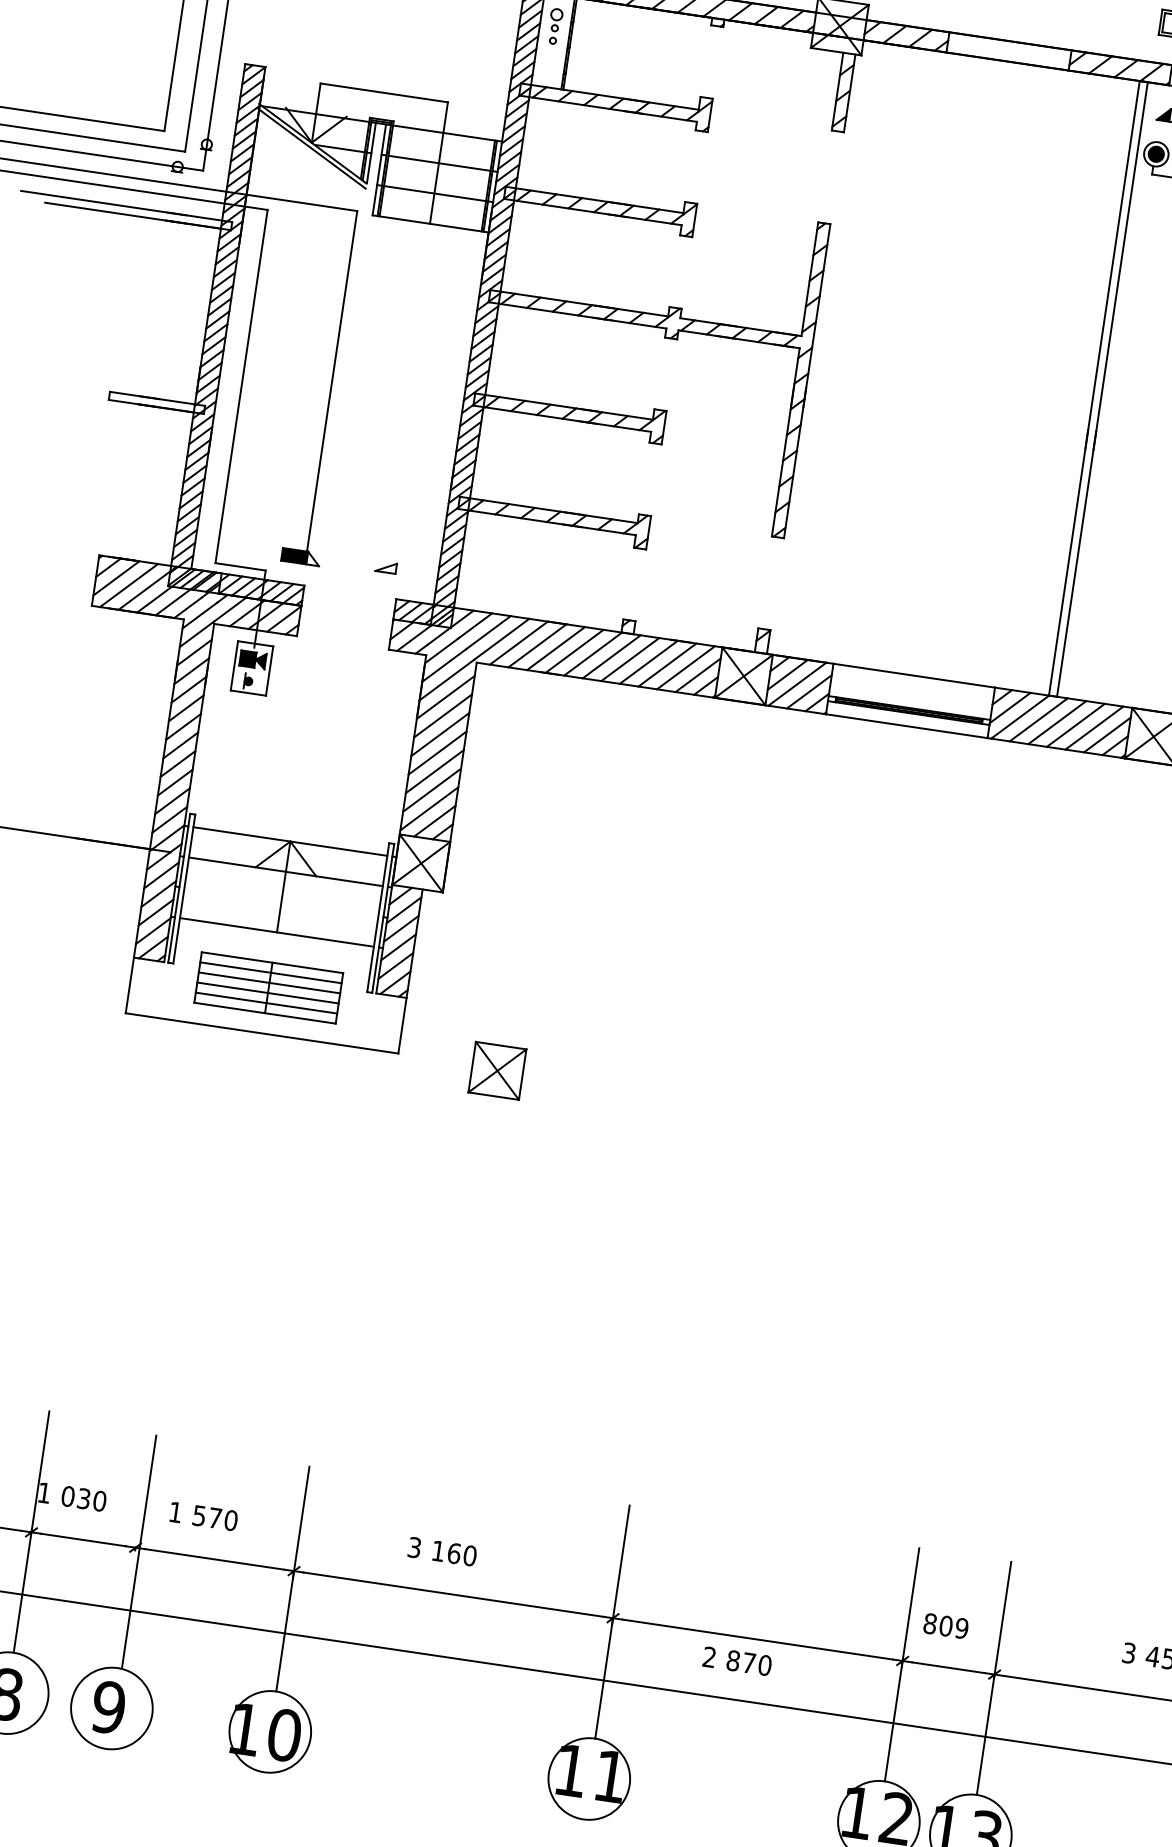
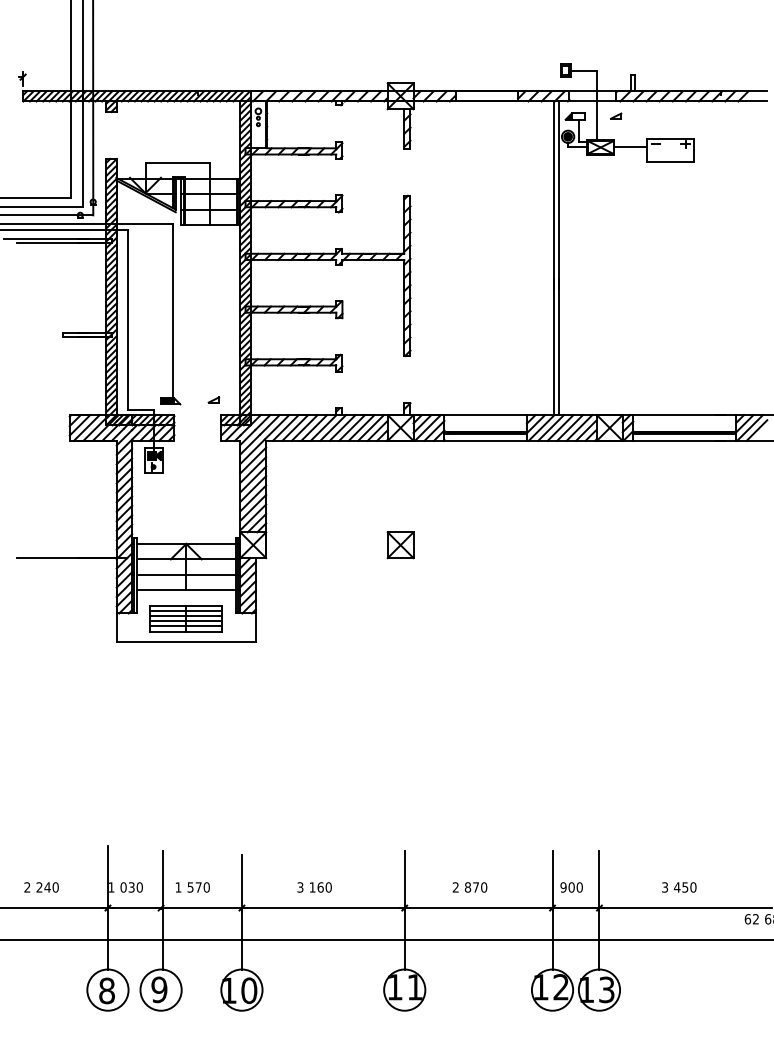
line: (279, 901) -> (185, 574), added
part: (497, 1071) -> (400, 545), moved
text: (945, 1626) -> (571, 887), 809 -> 900
text: (736, 1661) -> (469, 887), moved

